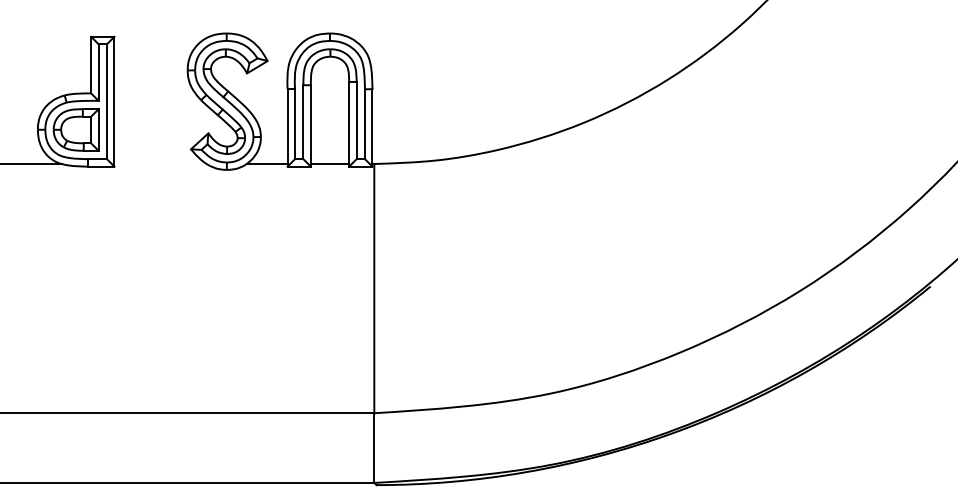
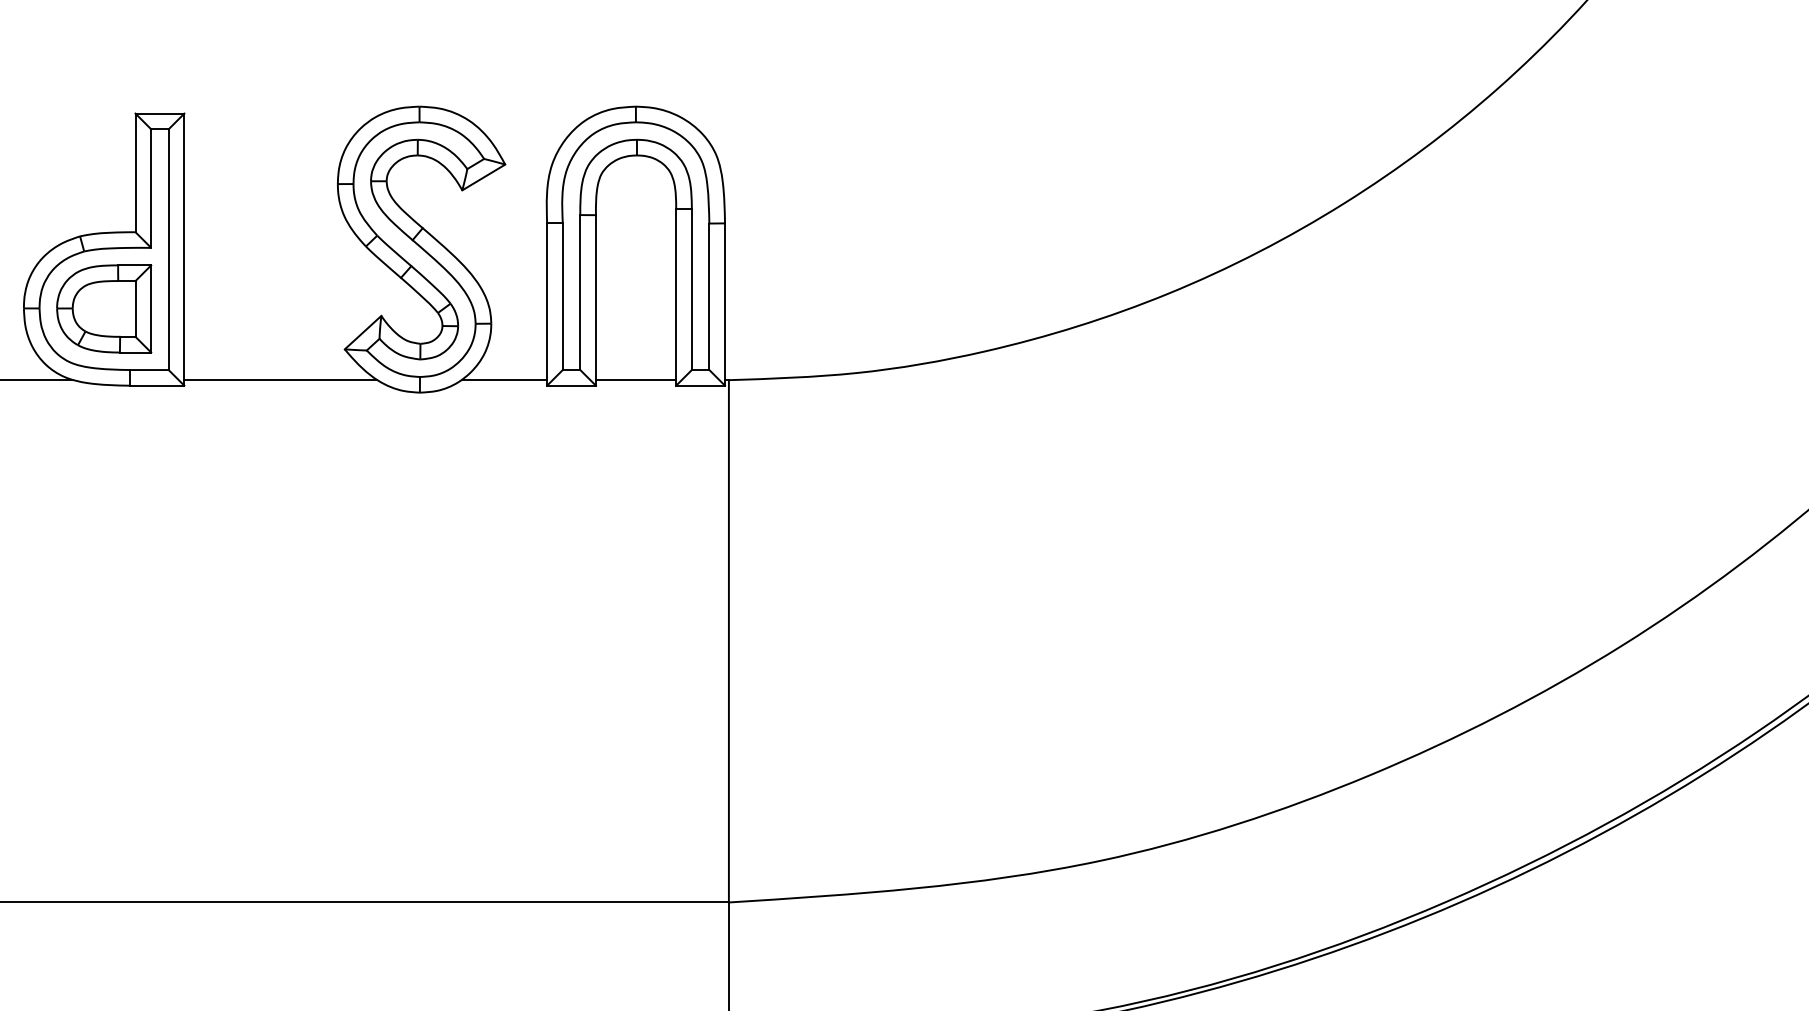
line: (160, 164) -> (280, 381), added

